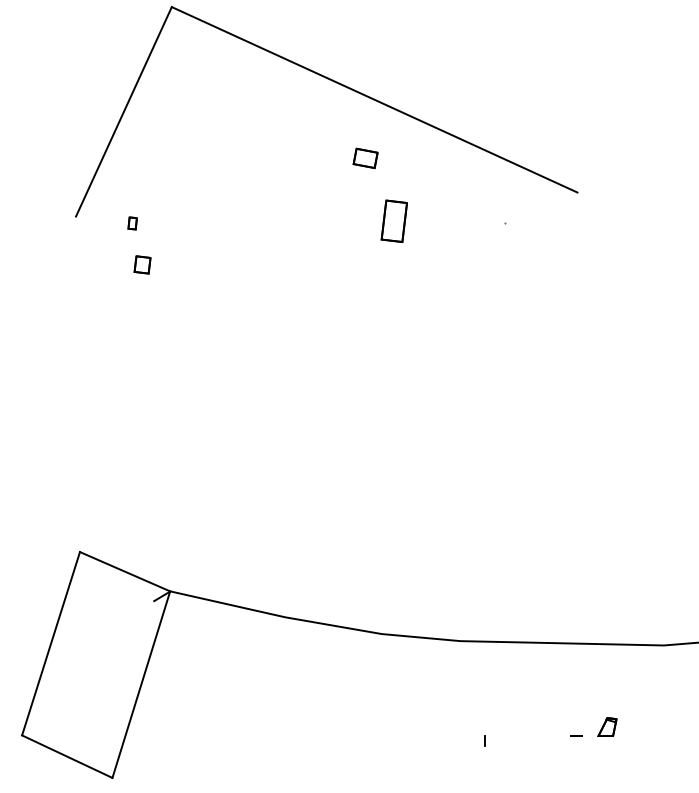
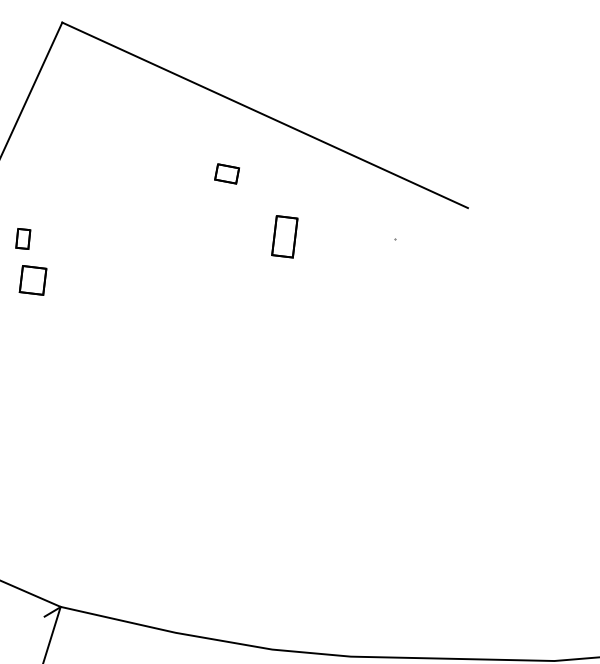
part: (365, 158) -> (226, 174), moved
part: (132, 223) -> (22, 239), size x1.67
part: (142, 264) -> (32, 280), size x1.67

